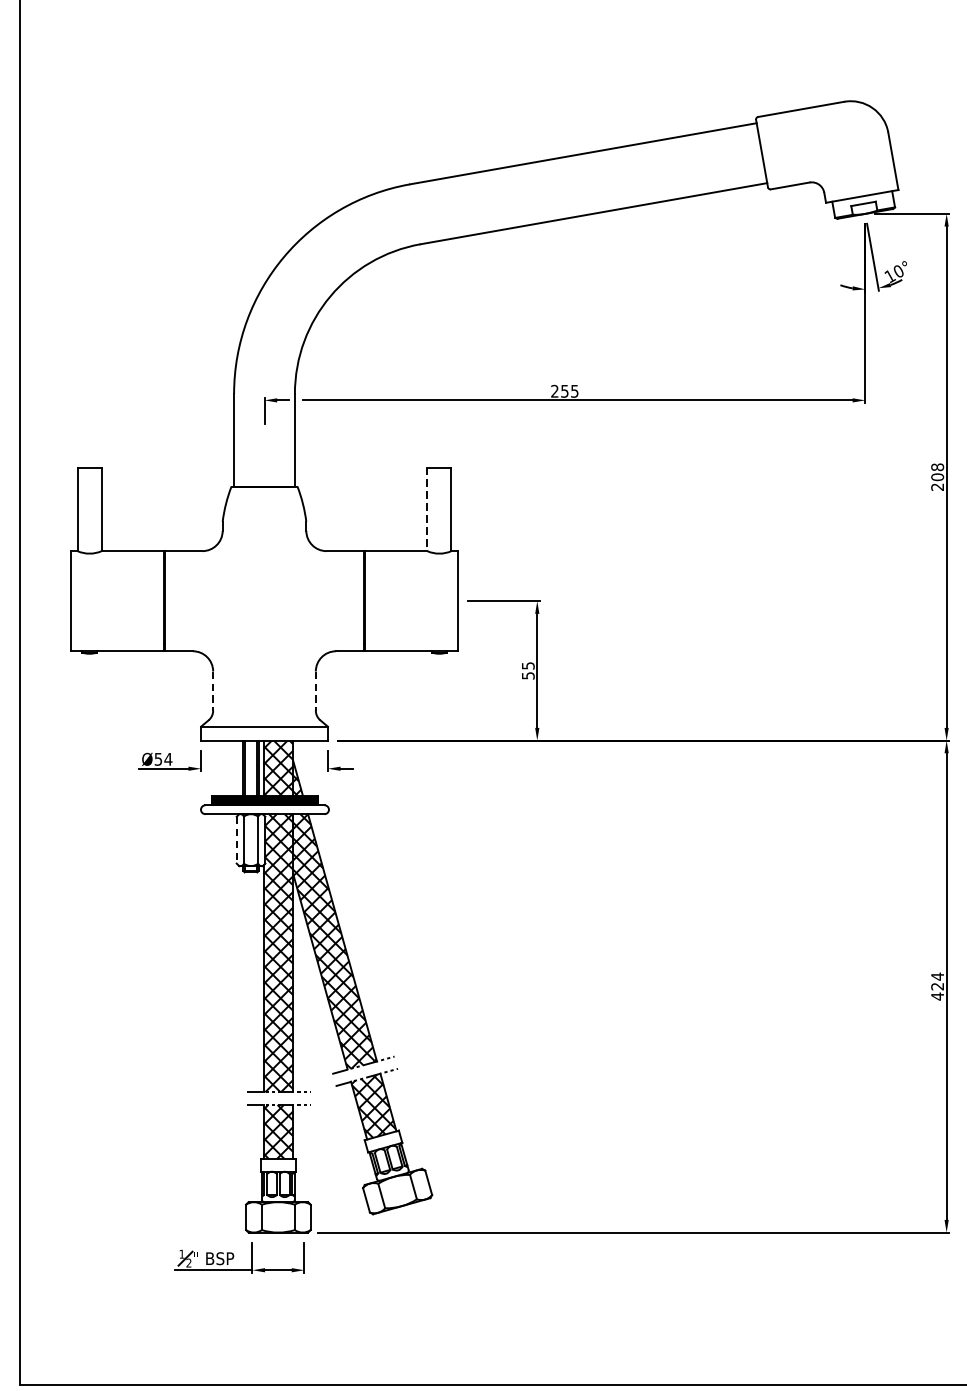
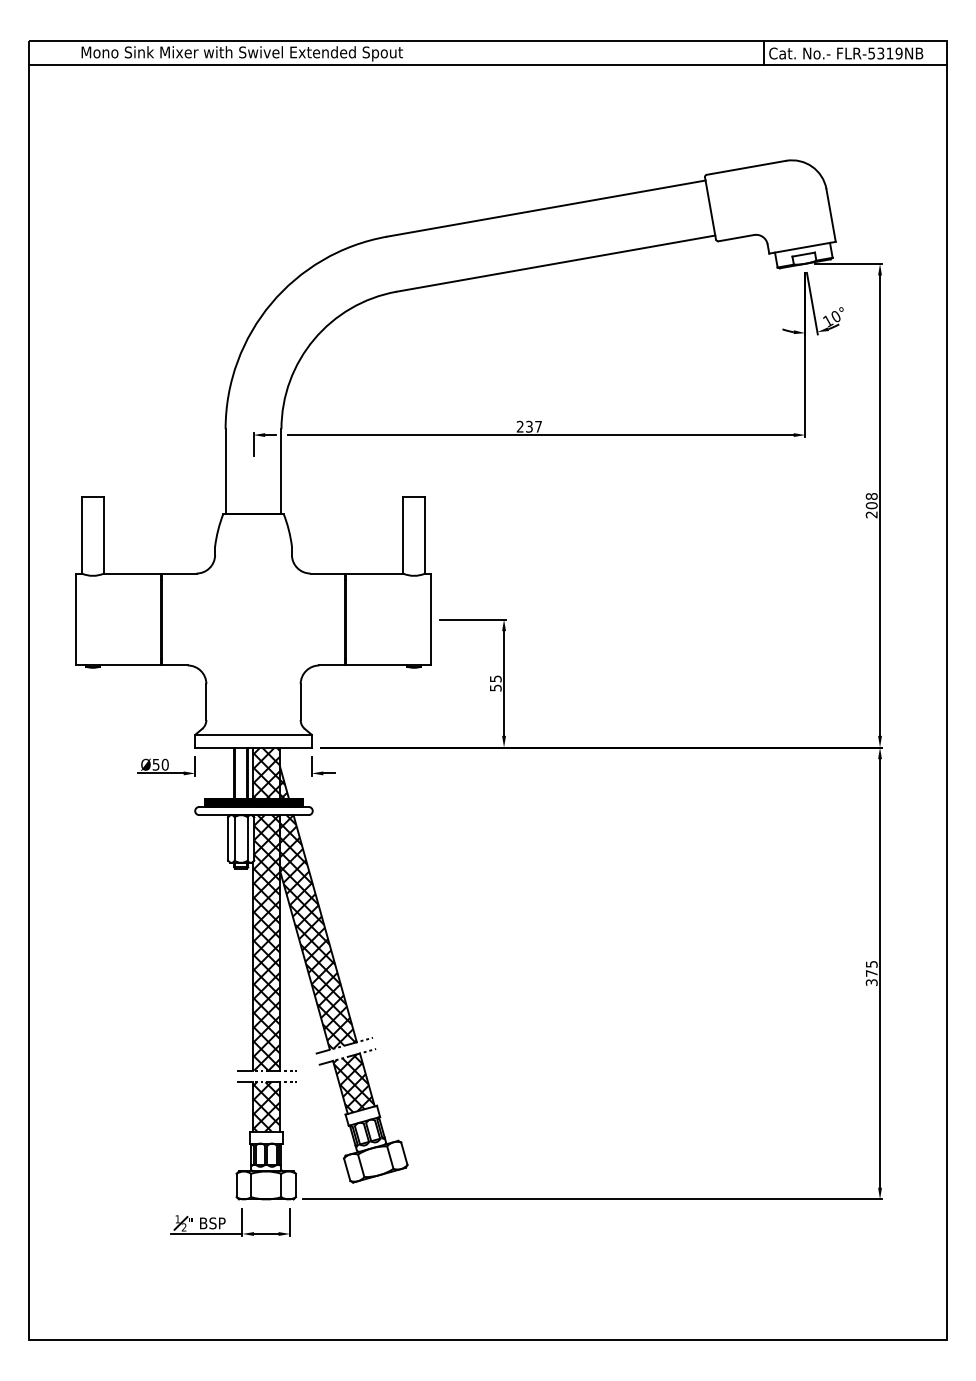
text: (569, 391) -> (533, 426), 255 -> 237
line: (427, 509) -> (403, 535), dashed -> solid
line: (213, 691) -> (206, 702), dashed -> solid
line: (315, 691) -> (300, 702), dashed -> solid
text: (167, 759) -> (164, 764), Ø54 -> Ø50
line: (237, 839) -> (228, 838), dashed -> solid
text: (937, 986) -> (871, 973), 424 -> 375

